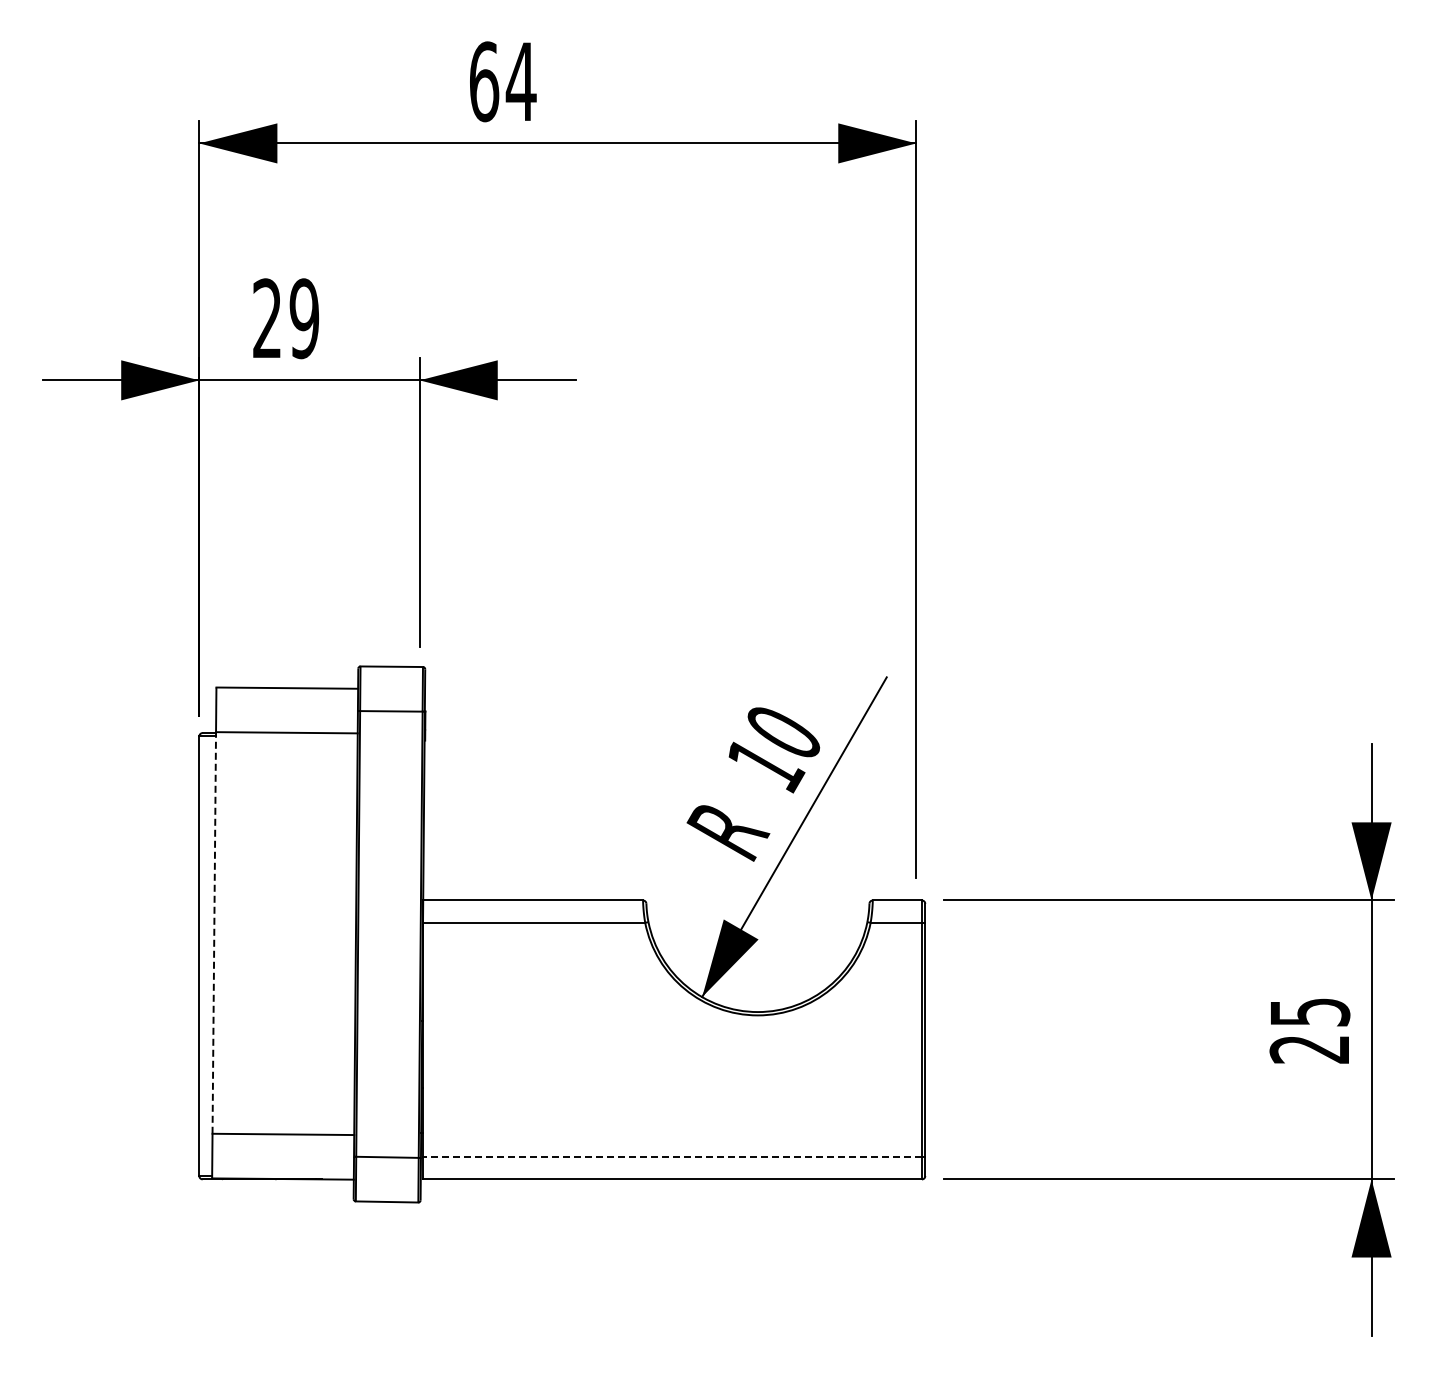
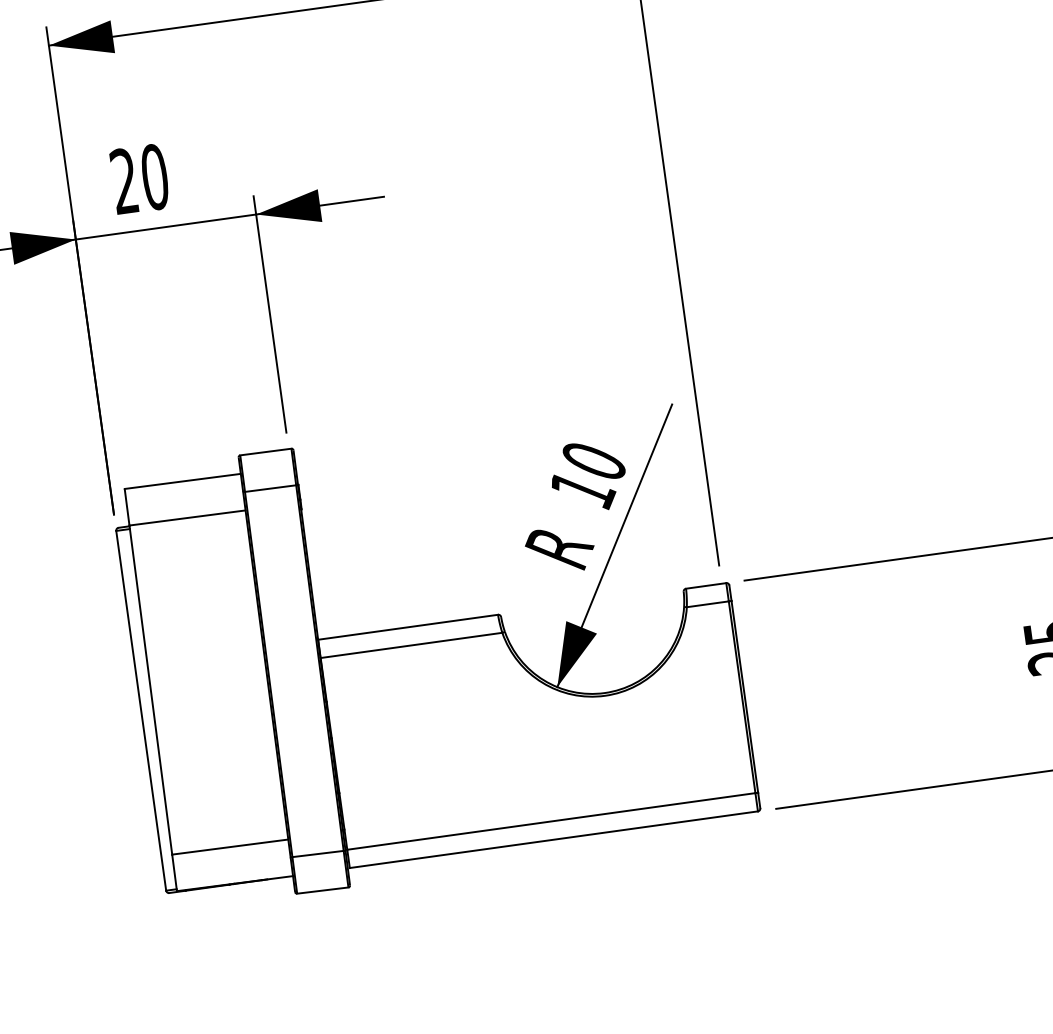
text: (304, 318) -> (154, 176), 29 -> 20
line: (214, 932) -> (150, 689), dashed -> solid
line: (672, 1157) -> (551, 821), dashed -> solid

